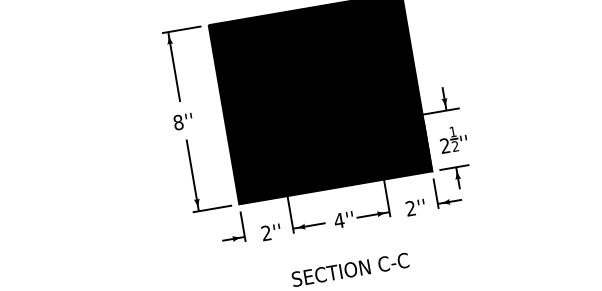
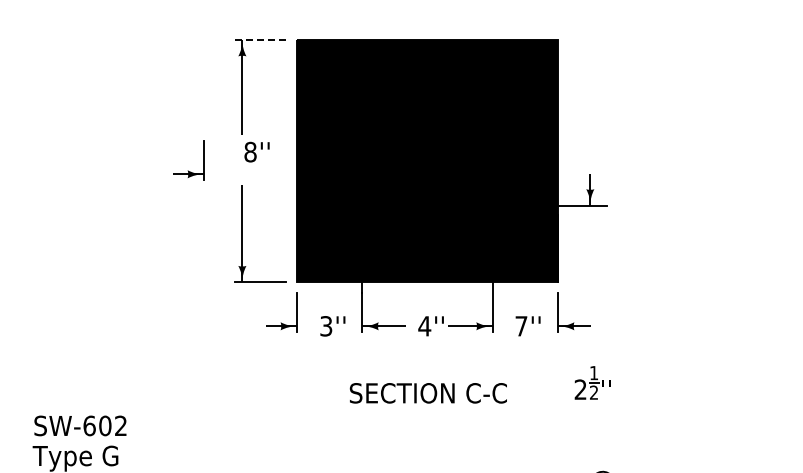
line: (181, 30) -> (260, 40), solid -> dashed
text: (182, 121) -> (256, 151), moved
part: (144, 135) -> (188, 170), added
part: (453, 139) -> (592, 382), moved
part: (455, 178) -> (587, 296), removed
text: (410, 208) -> (521, 326), 2'' -> 7''
text: (266, 233) -> (326, 326), 2'' -> 3''

